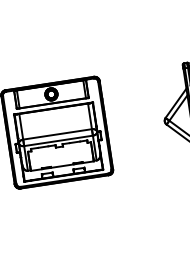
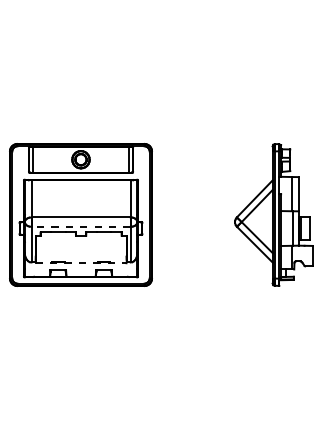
line: (58, 140) -> (81, 226), solid -> dashed
line: (62, 166) -> (81, 263), solid -> dashed

